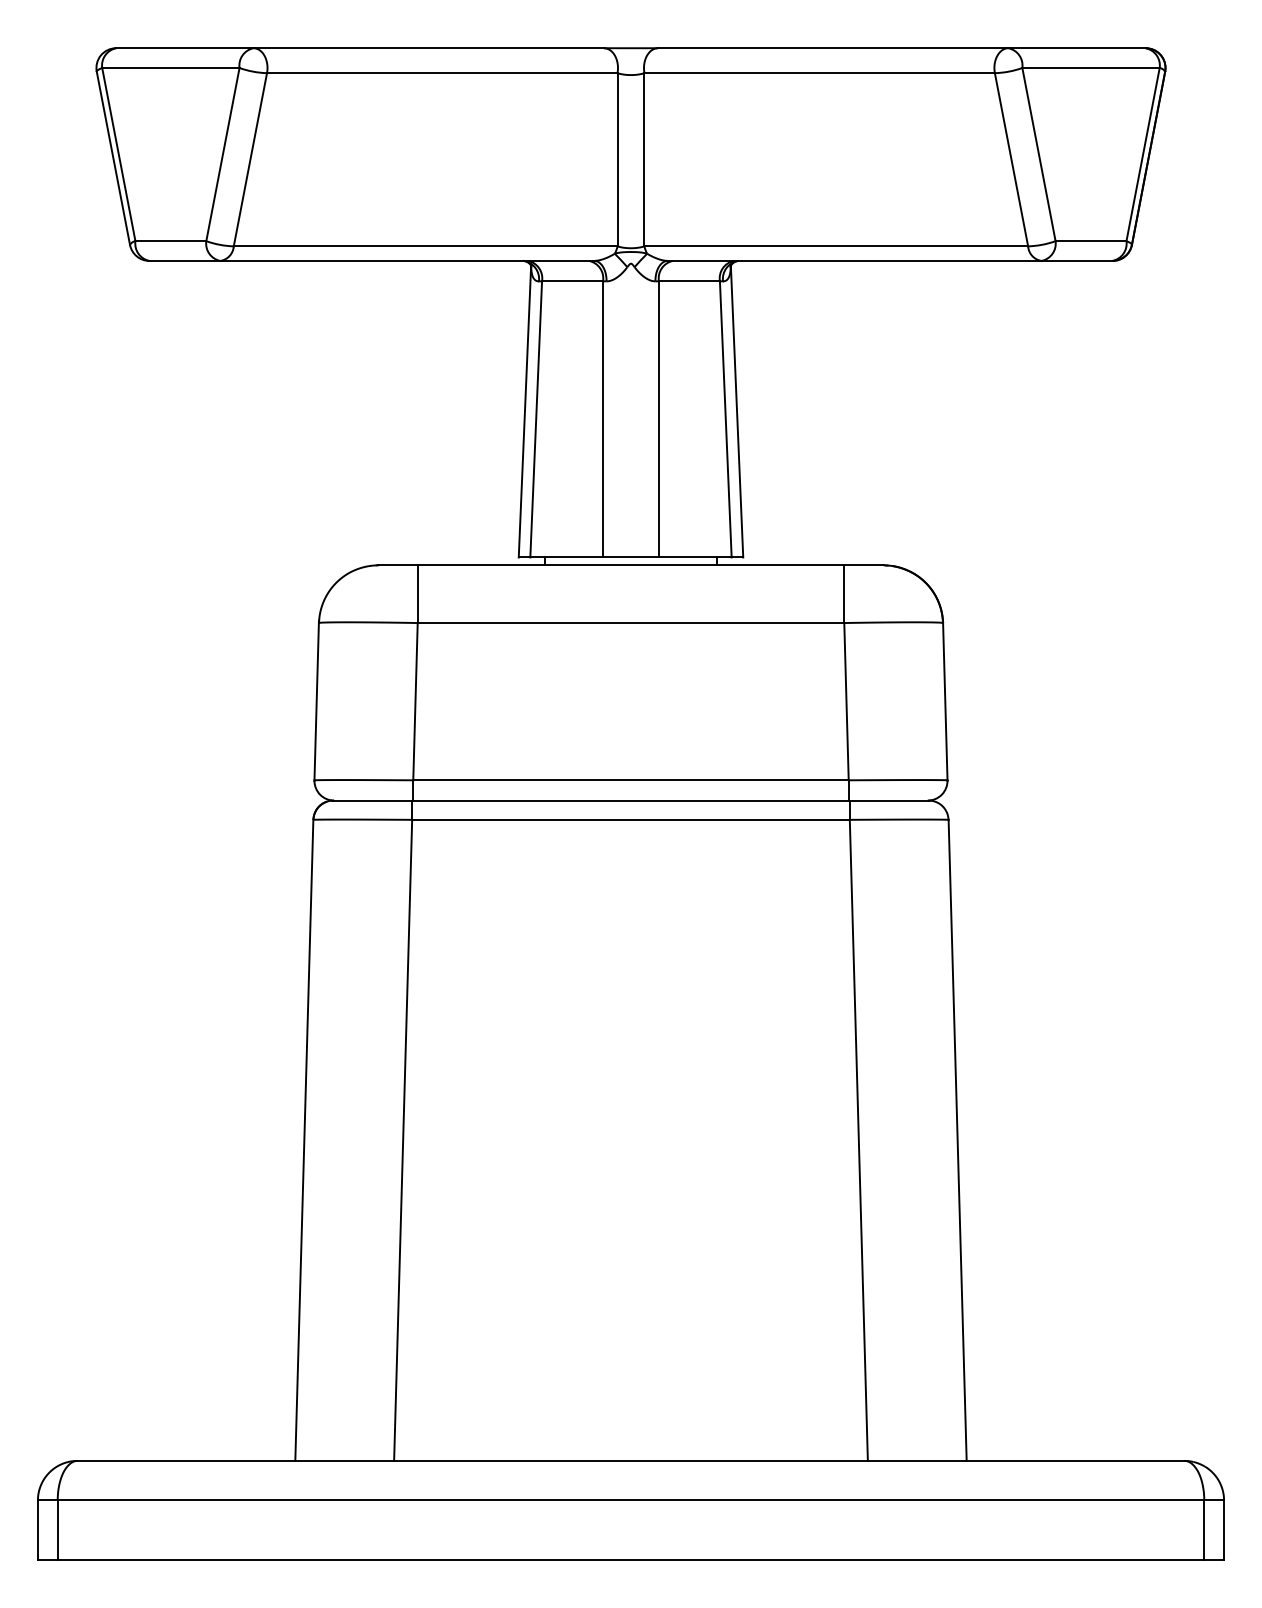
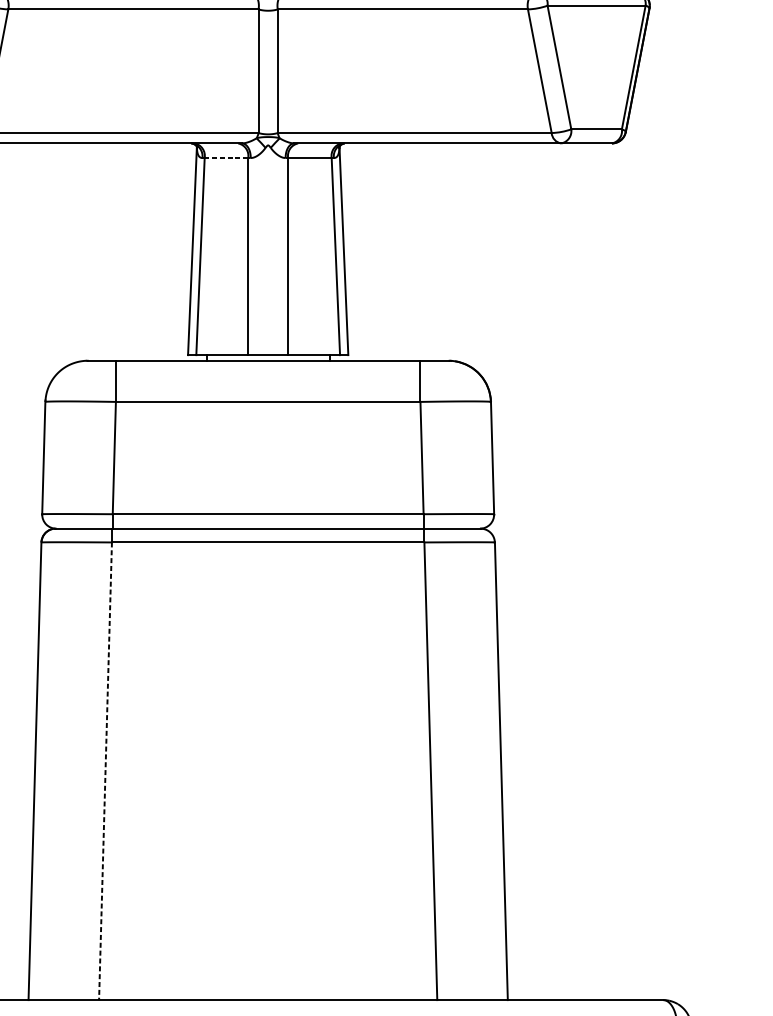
line: (572, 281) -> (226, 158), solid -> dashed
line: (403, 1140) -> (105, 771), solid -> dashed

